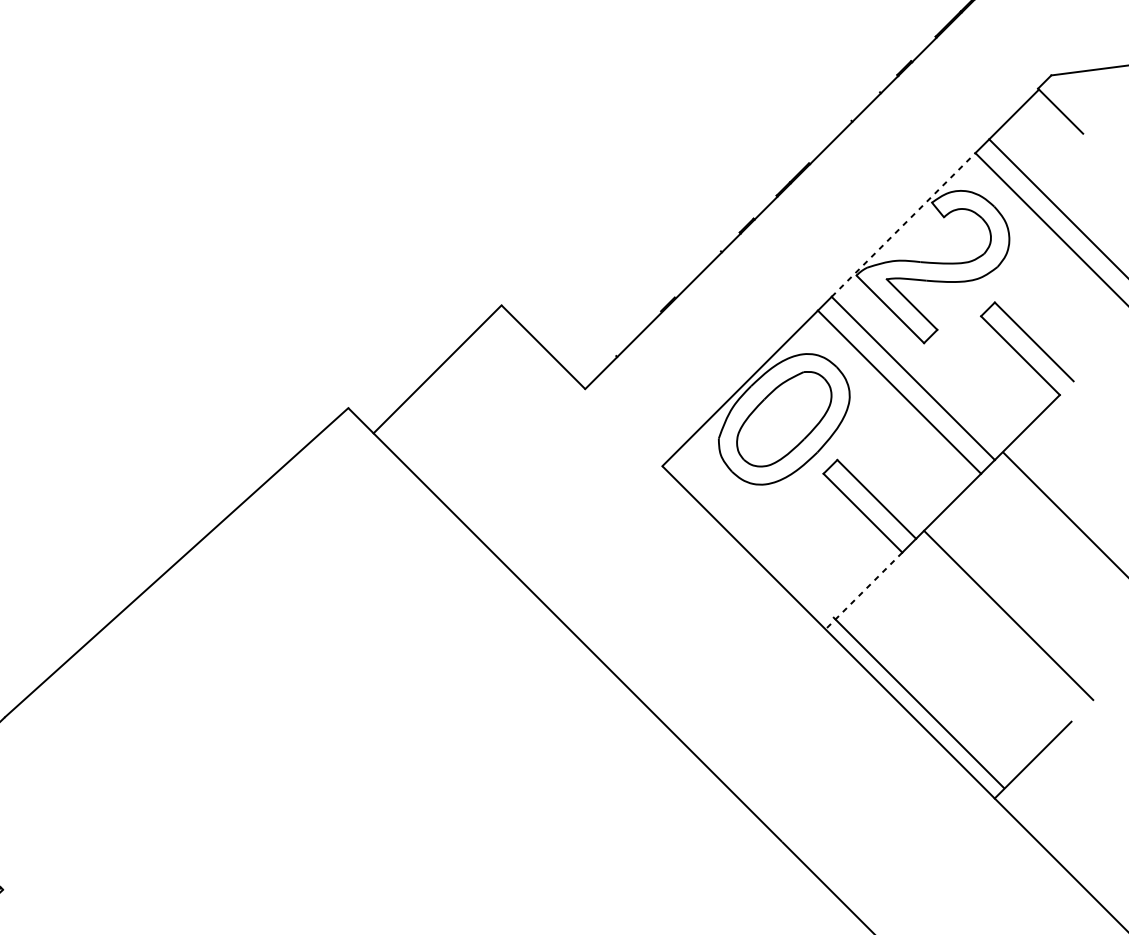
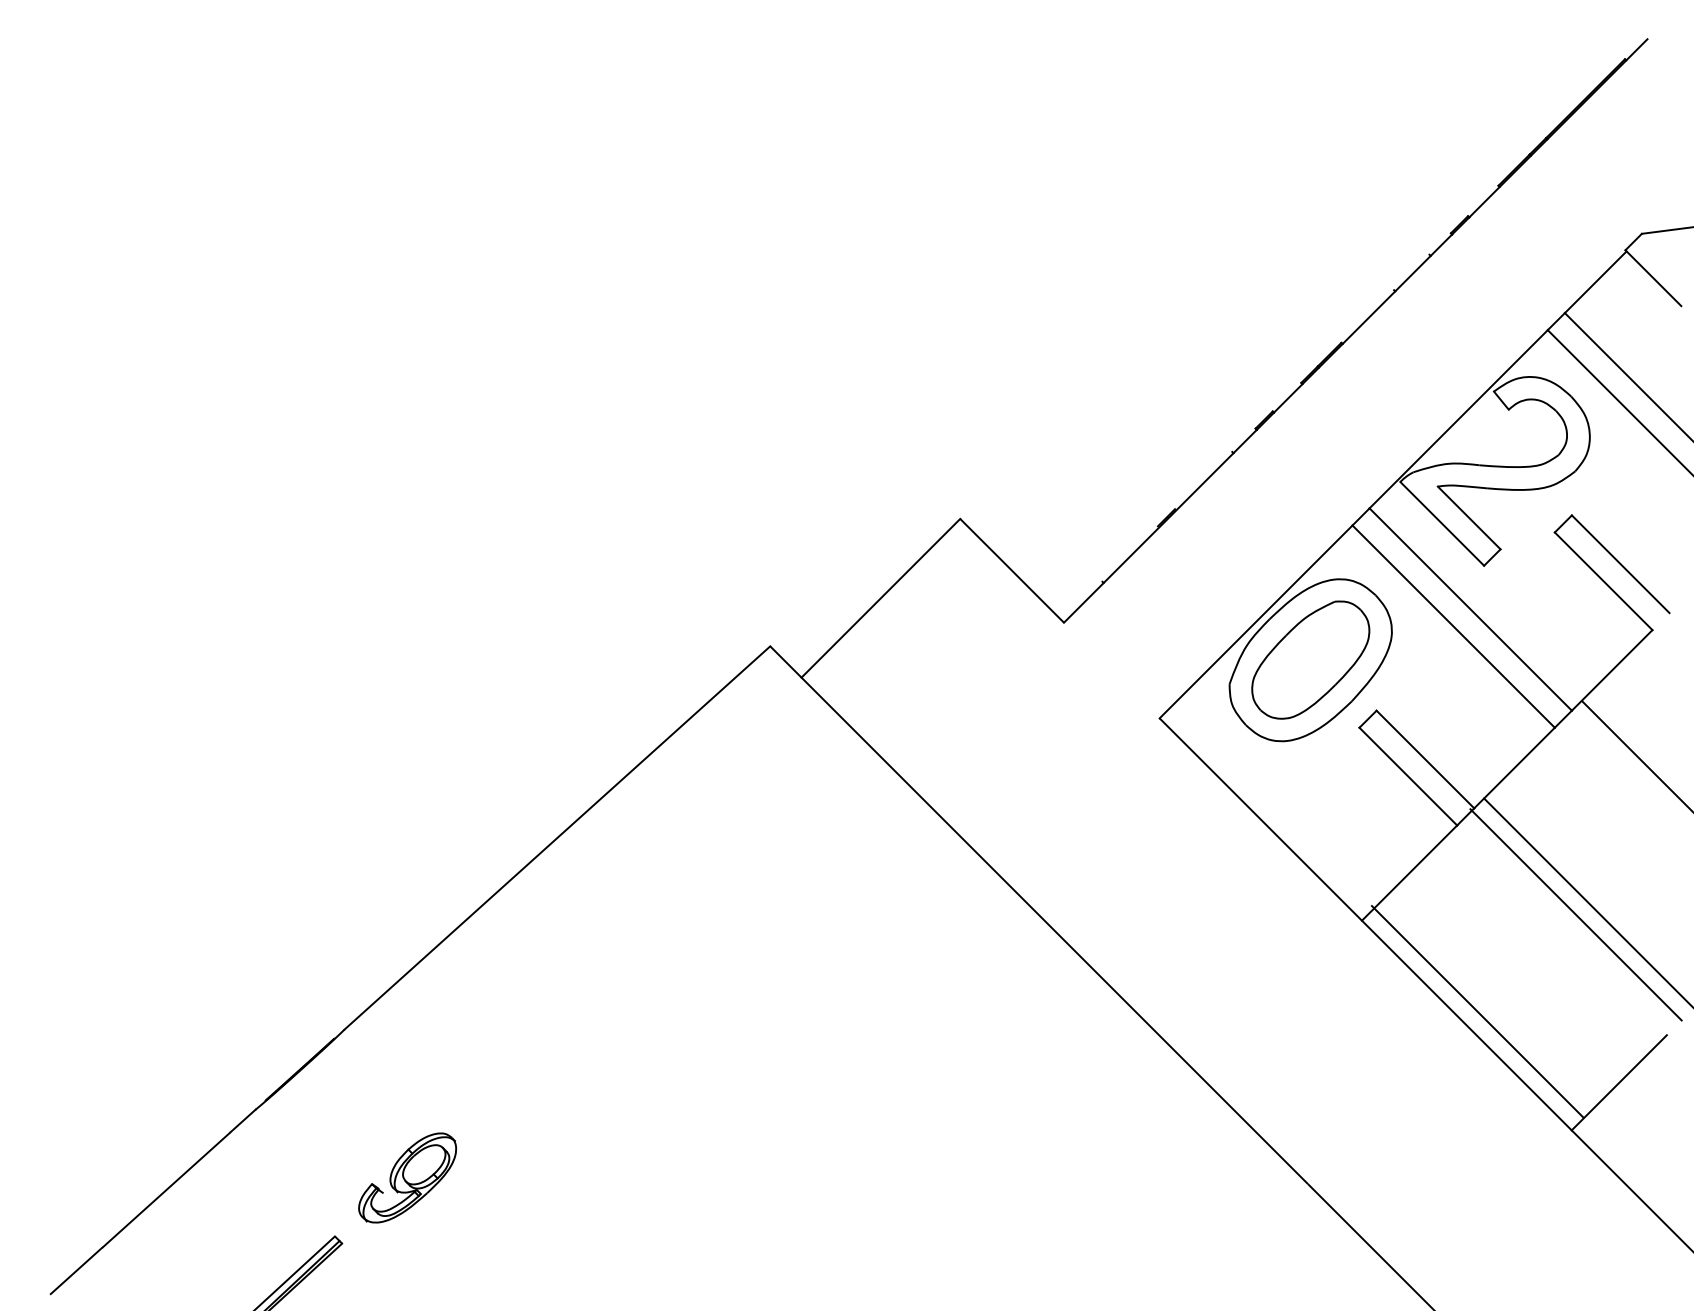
line: (904, 224) -> (1459, 418), dashed -> solid
line: (863, 591) -> (1409, 873), dashed -> solid
line: (997, 624) -> (1575, 914), added
part: (55, 836) -> (407, 1177), added

